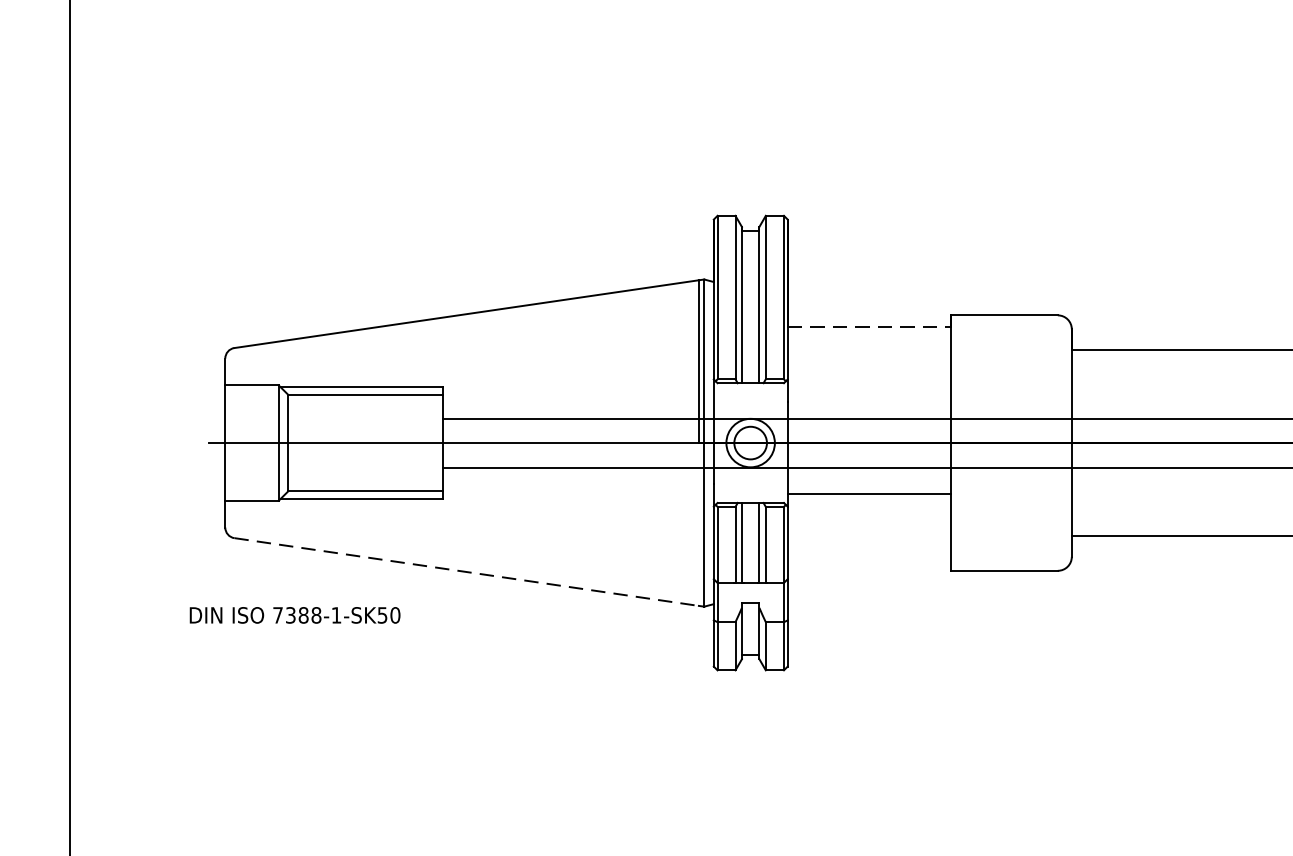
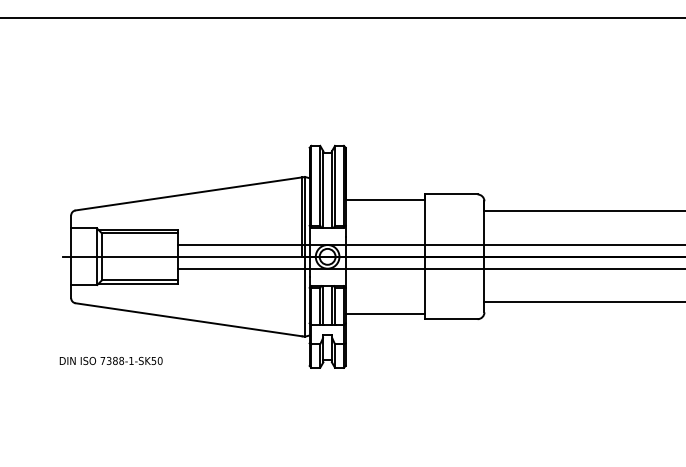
line: (869, 325) -> (385, 199), dashed -> solid
line: (869, 493) -> (385, 313), moved
line: (467, 571) -> (189, 319), dashed -> solid
text: (293, 614) -> (110, 360), moved

